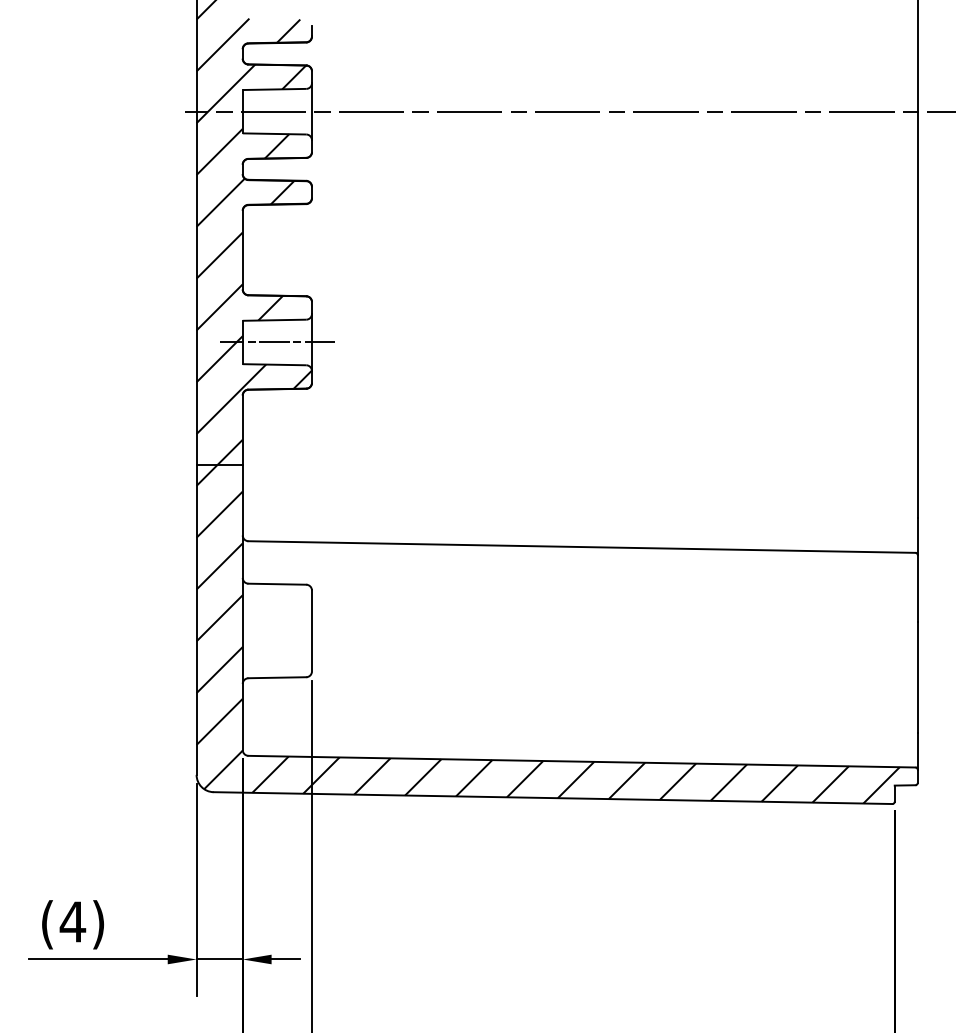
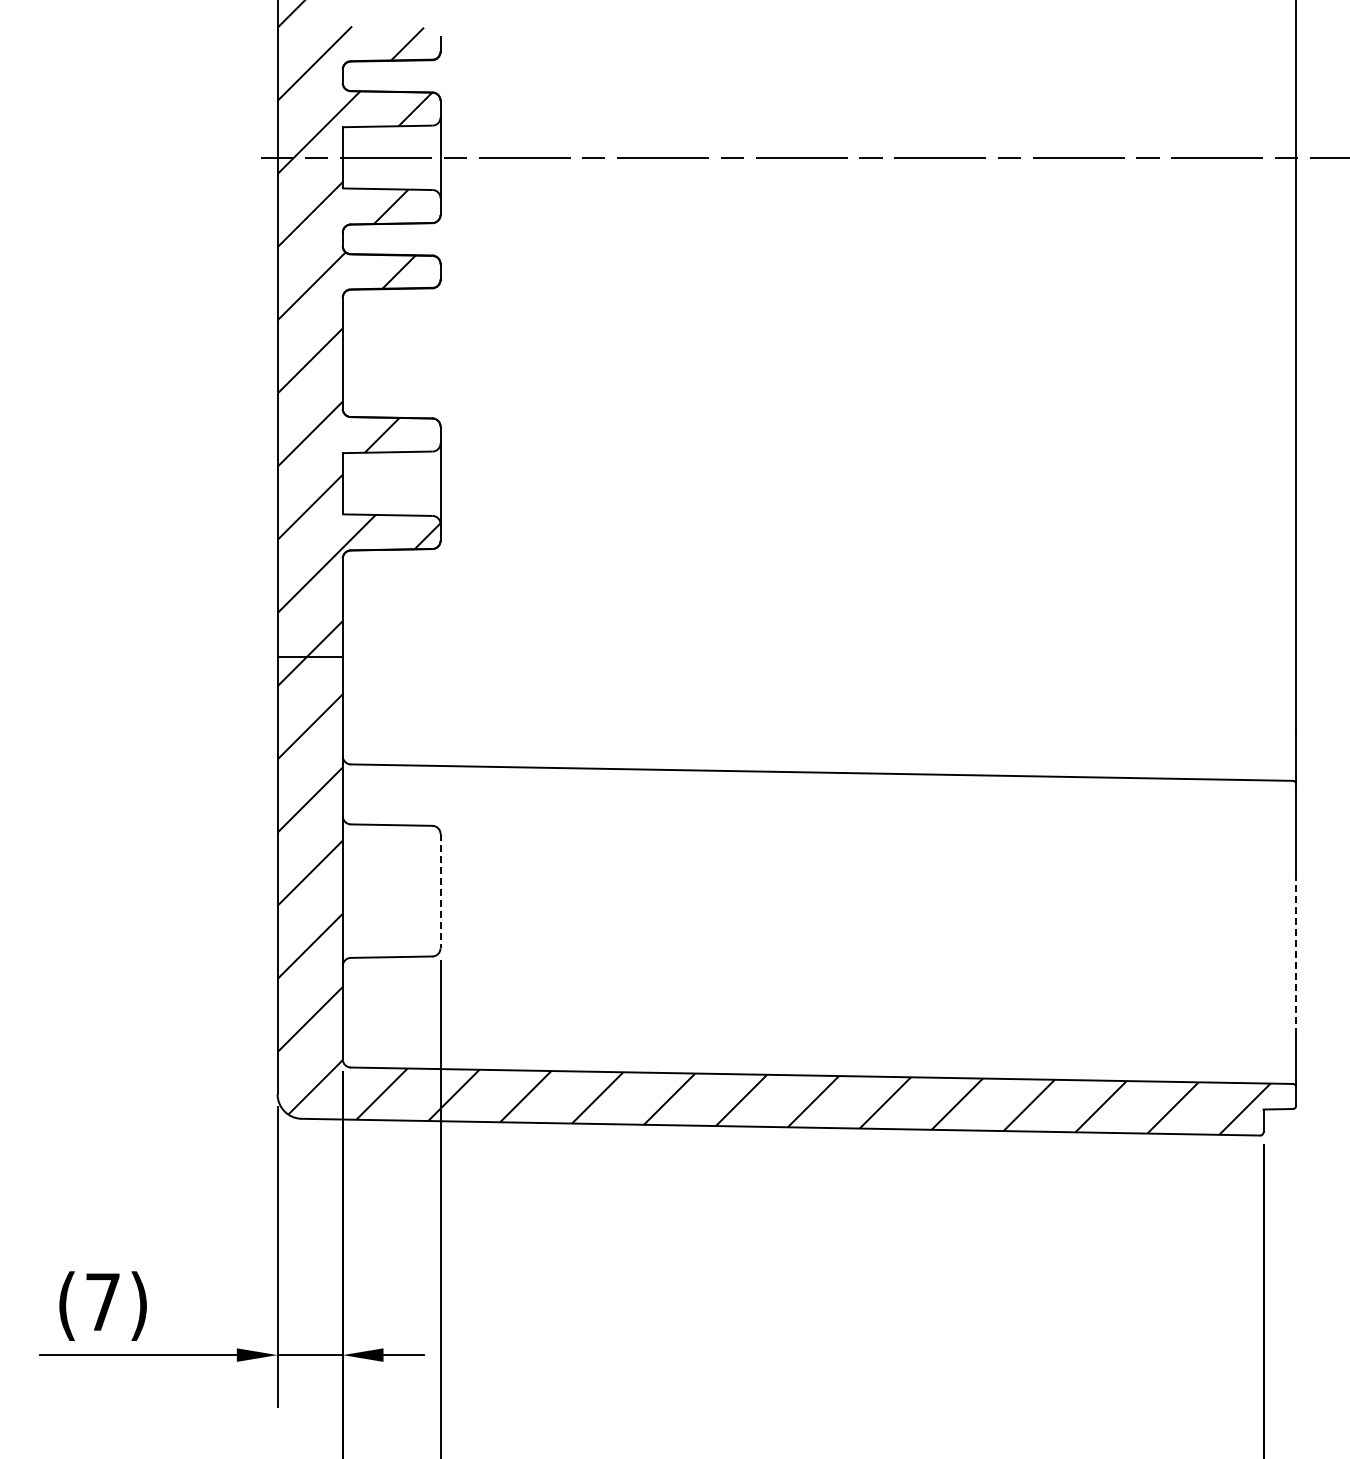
line: (277, 342) -> (391, 483), removed
line: (311, 631) -> (440, 891), solid -> dashed
line: (918, 676) -> (1296, 955), solid -> dashed
text: (72, 921) -> (102, 1301), (4) -> (7)

